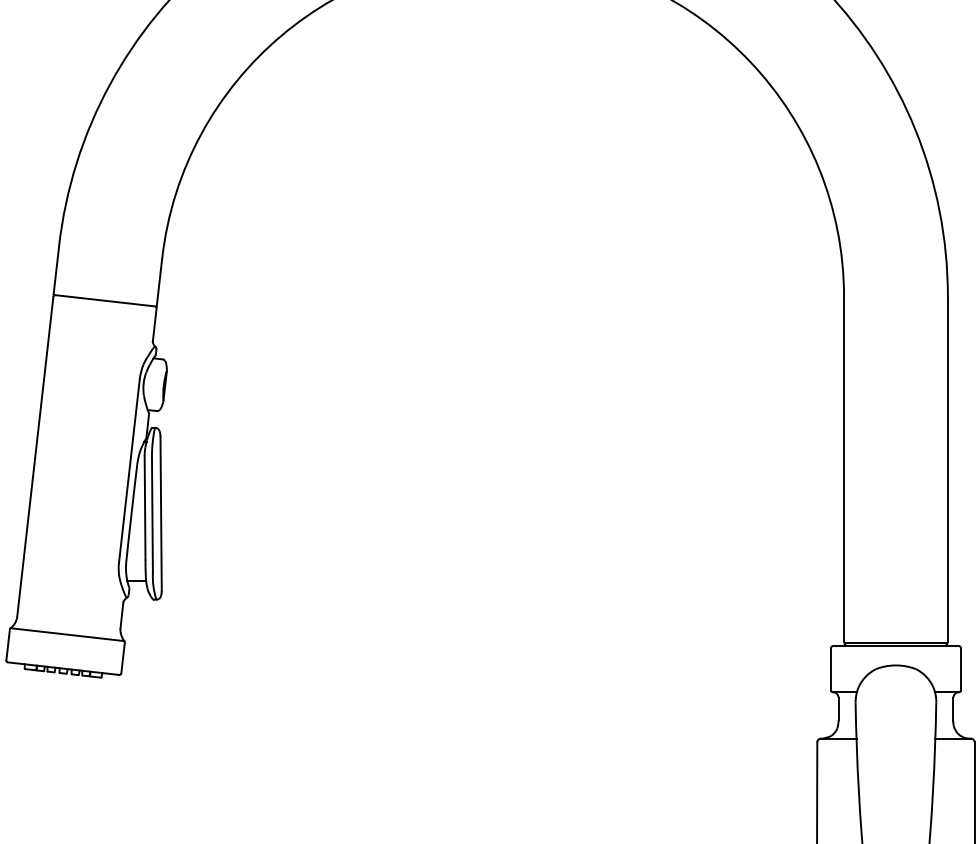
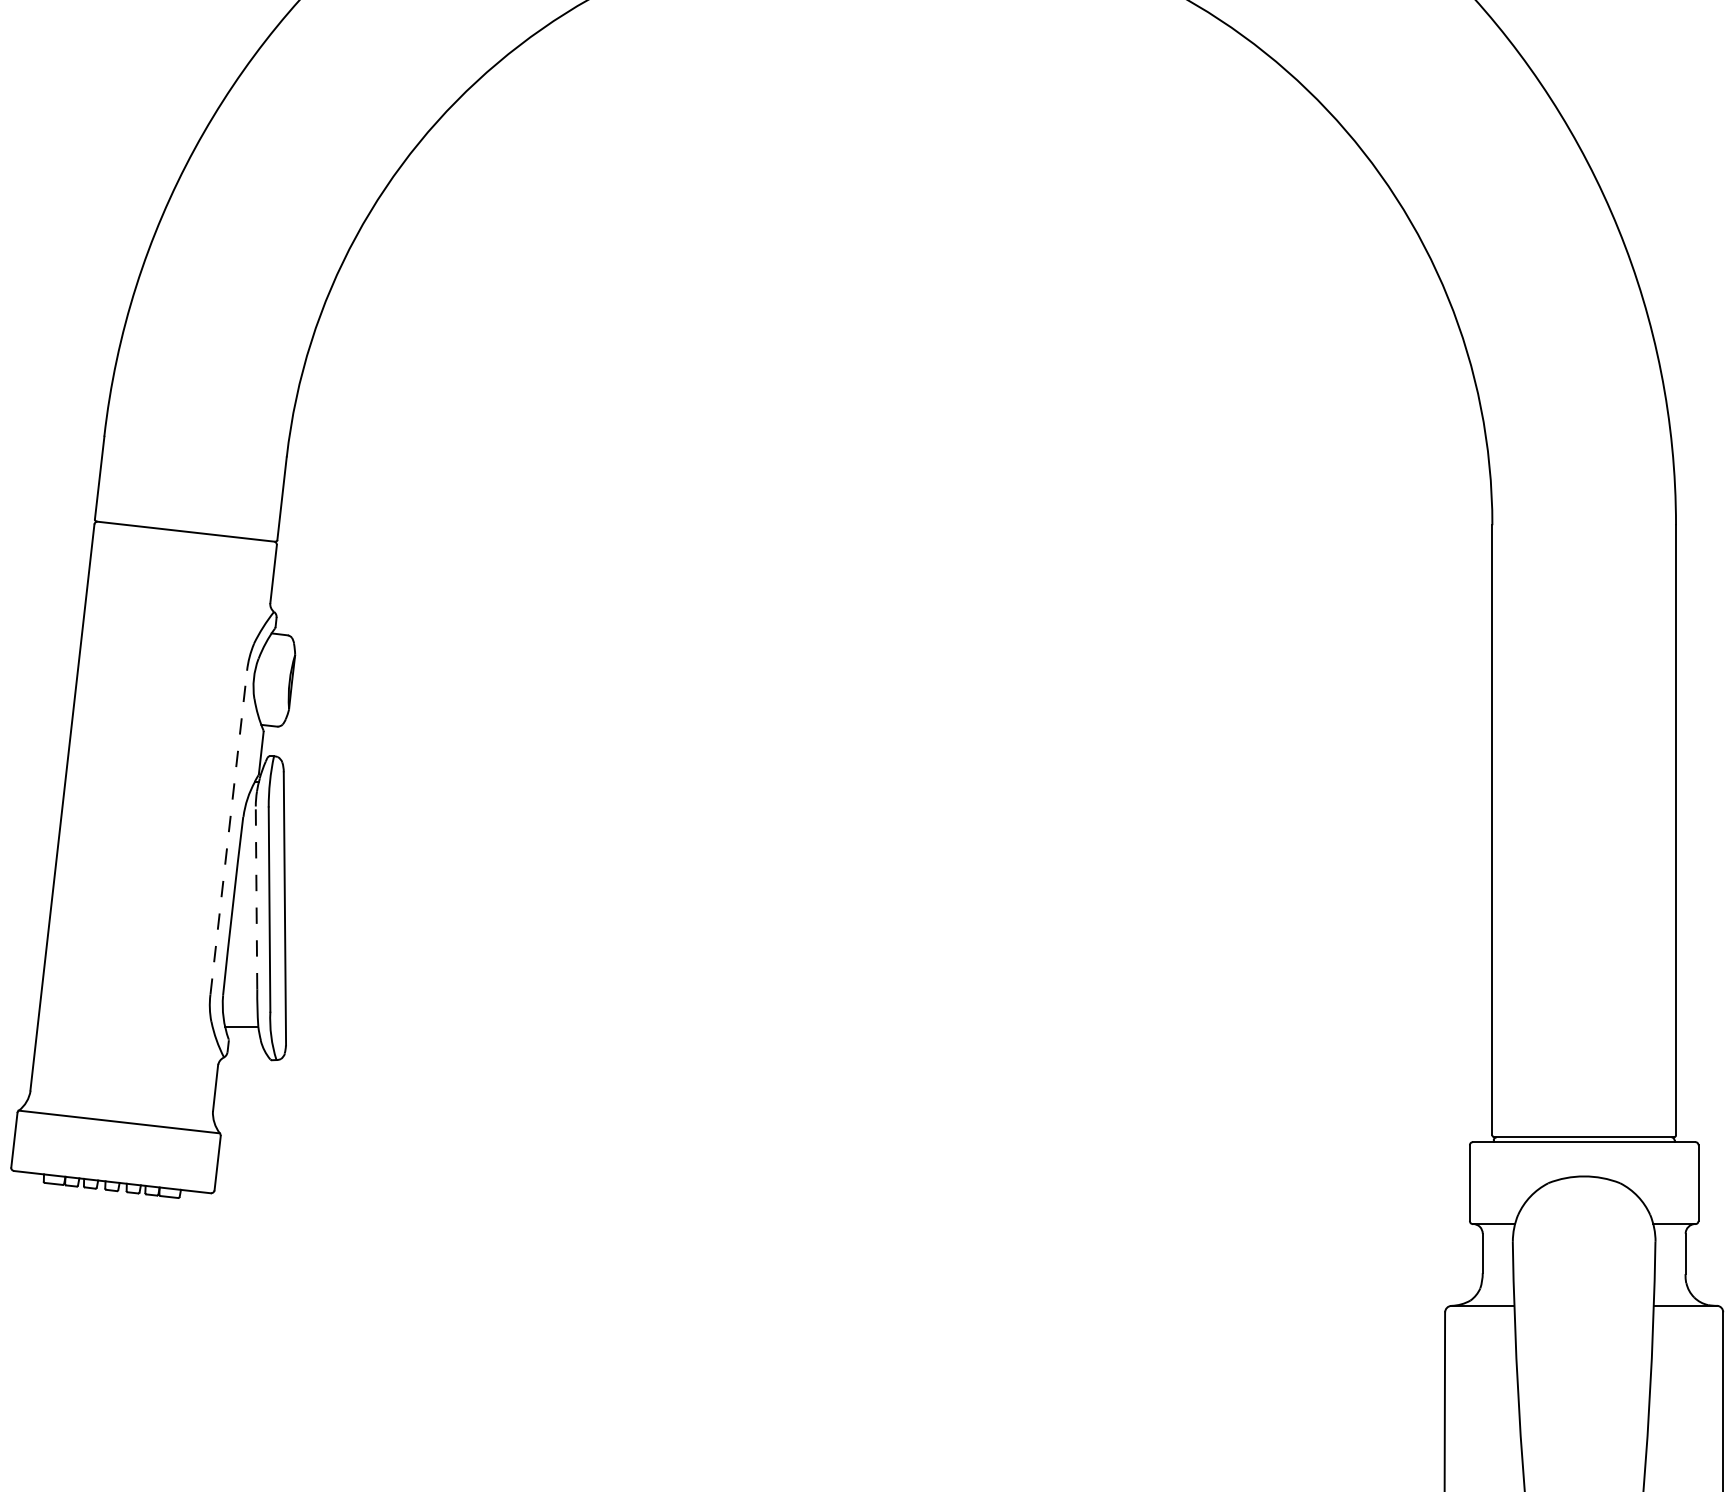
line: (129, 470) -> (228, 831), solid -> dashed
line: (145, 507) -> (257, 897), solid -> dashed

